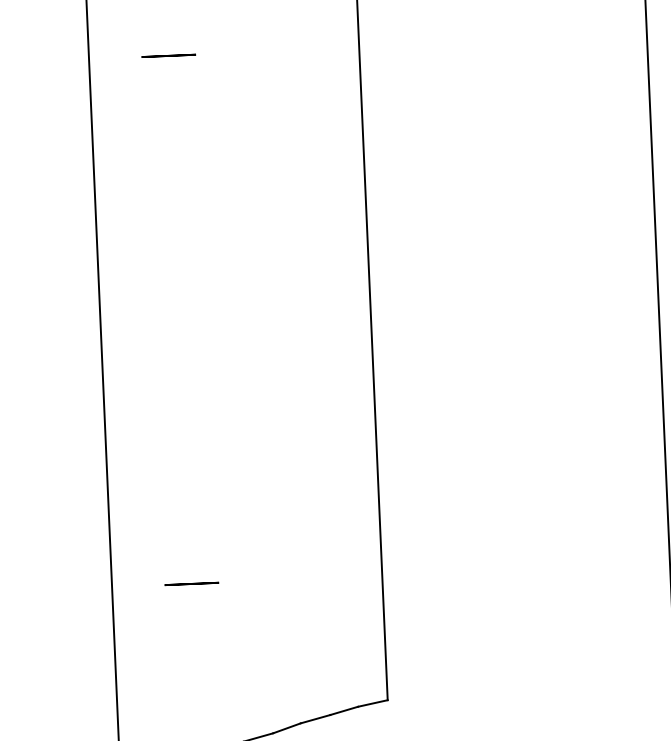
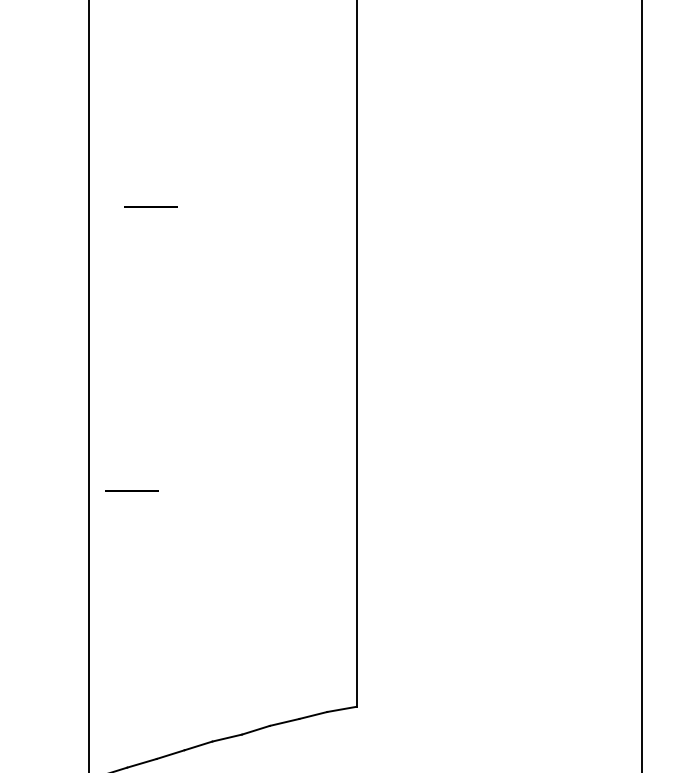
line: (168, 55) -> (150, 206), moved
line: (191, 583) -> (131, 490), moved

